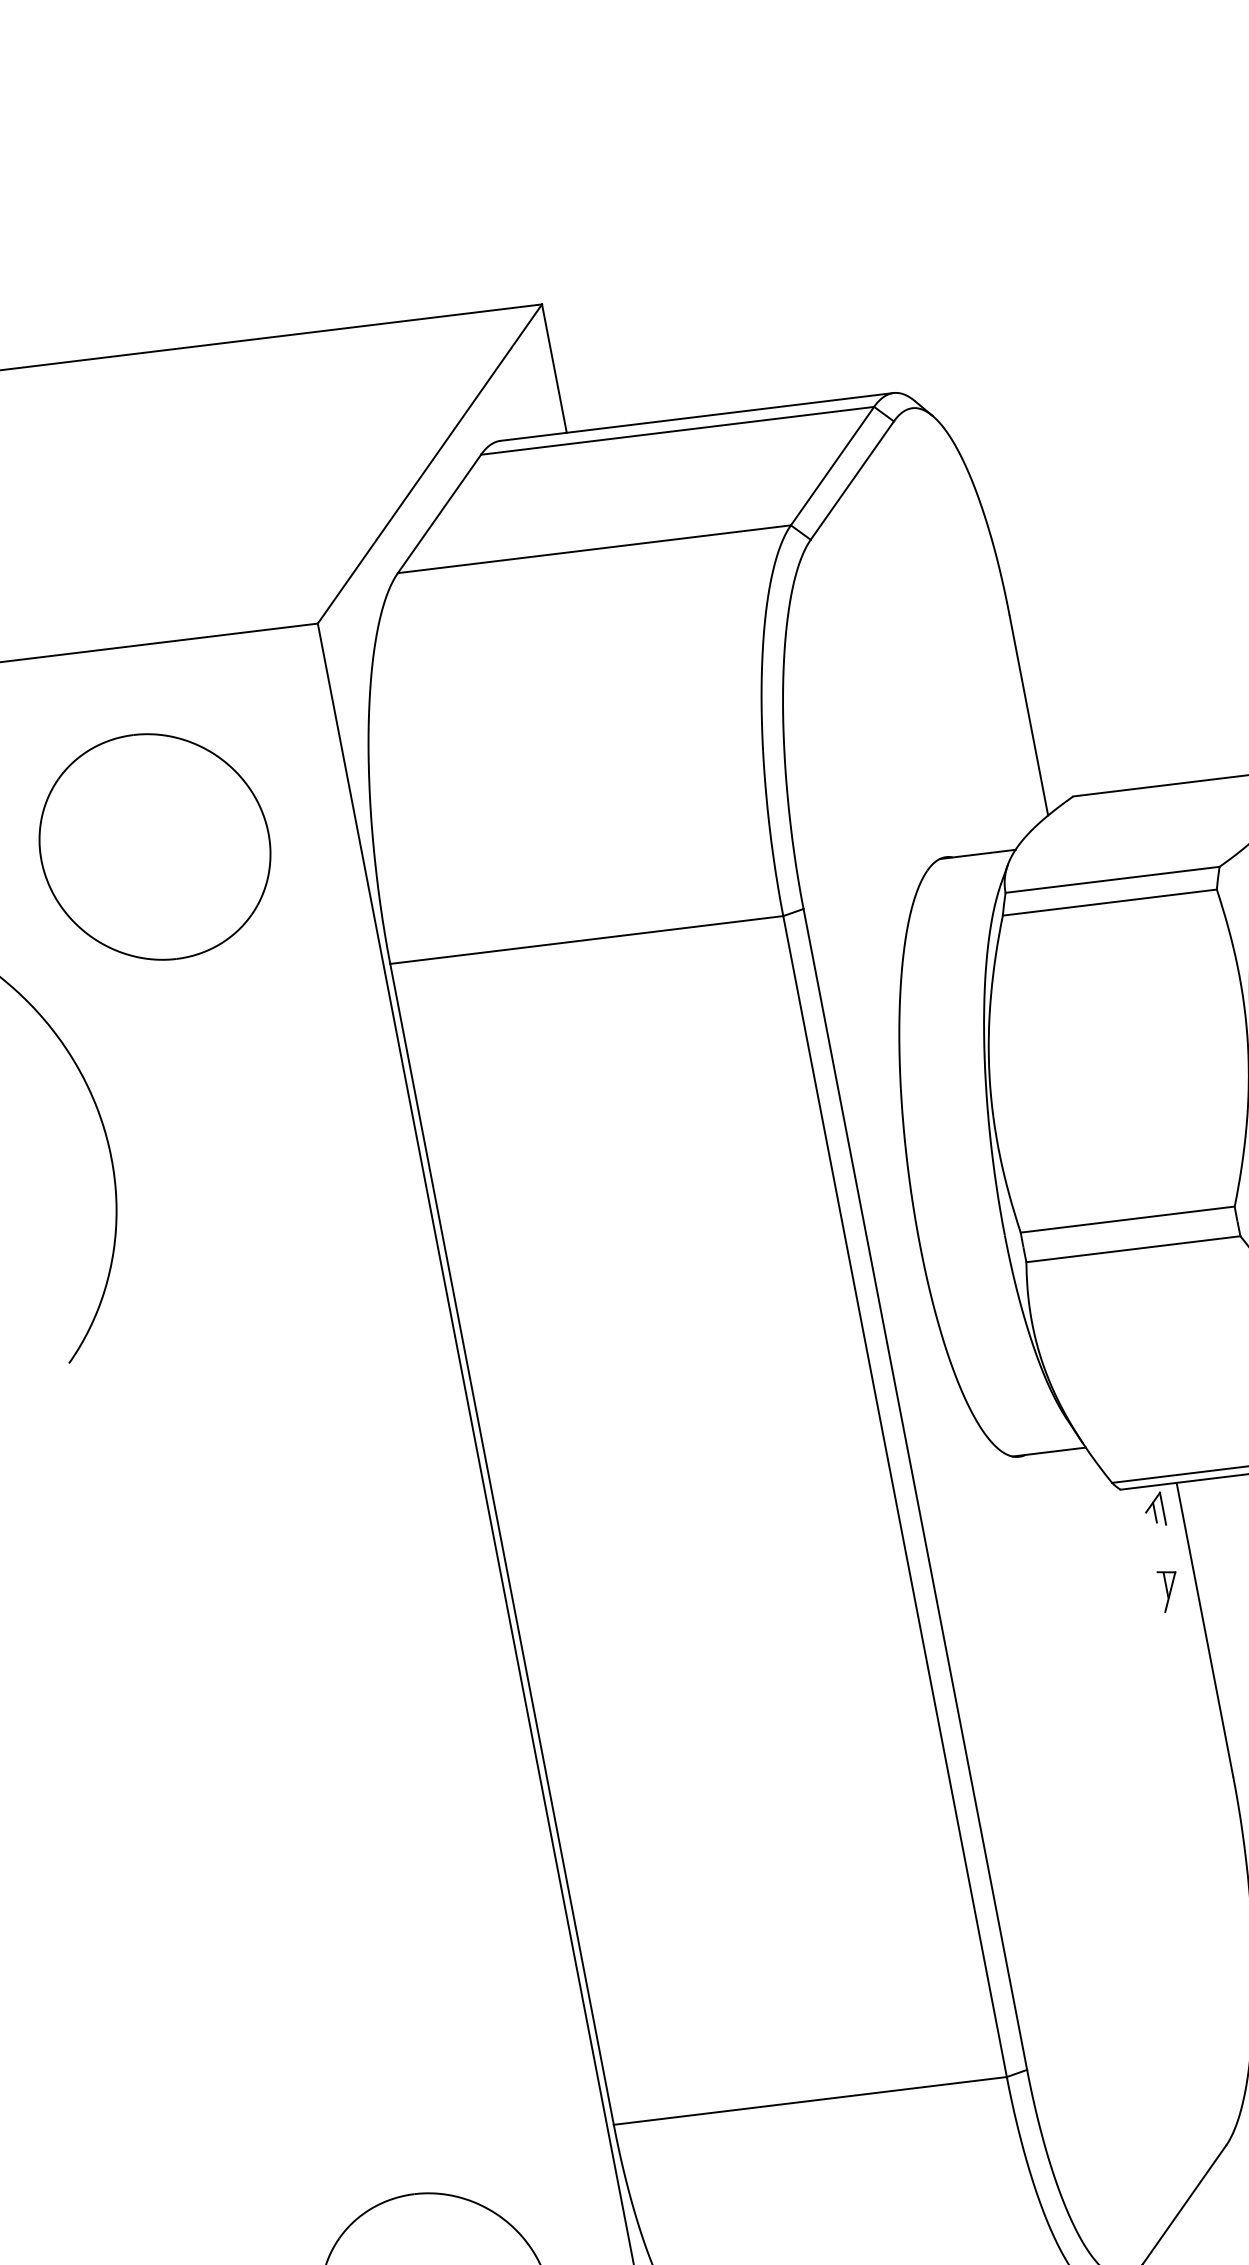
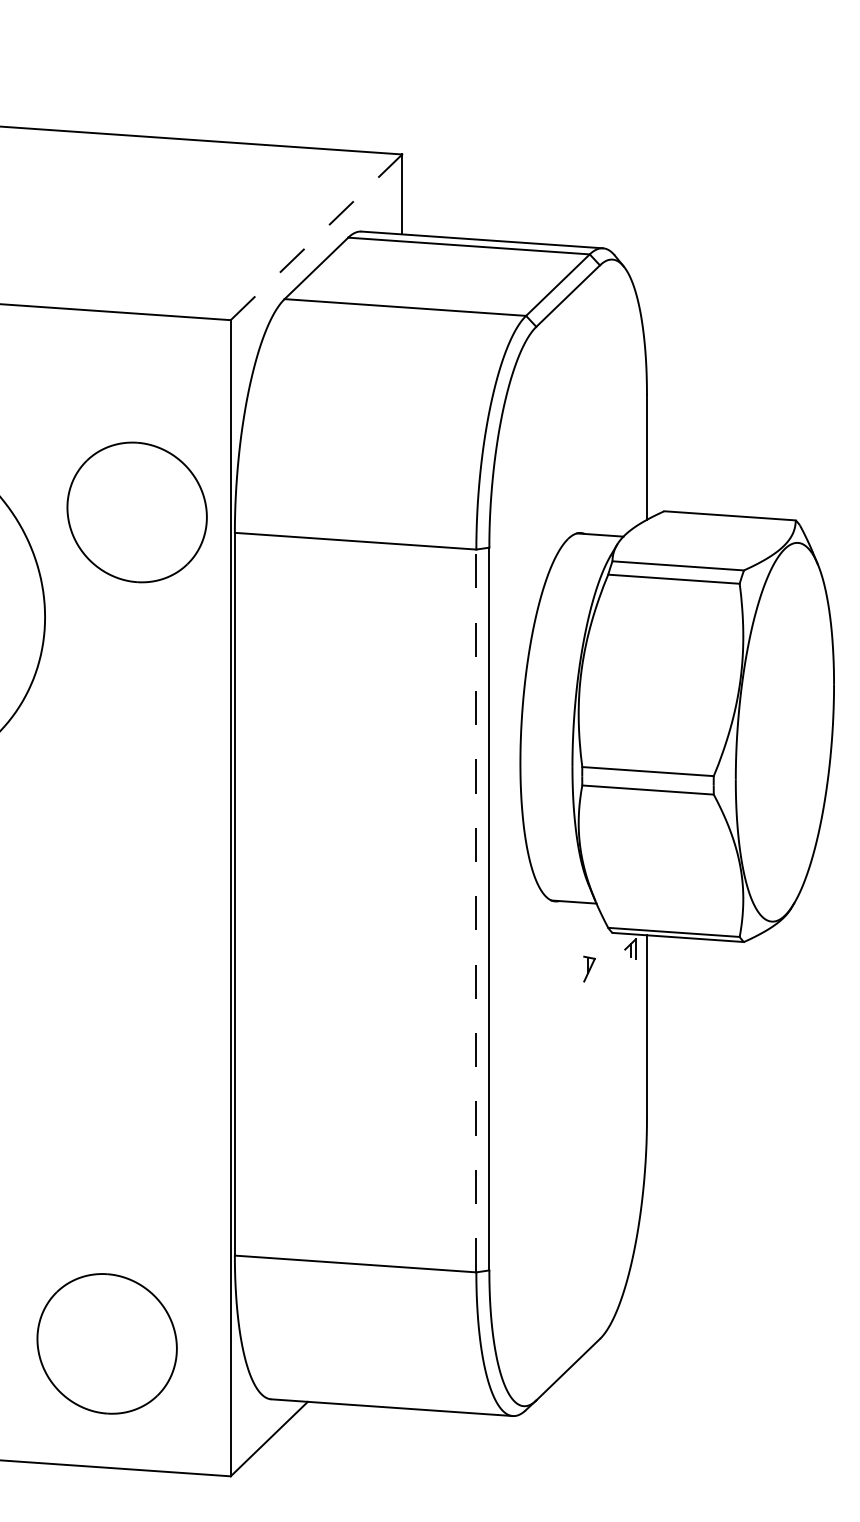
line: (429, 462) -> (316, 236), solid -> dashed
part: (153, 847) -> (136, 512), moved
line: (895, 1495) -> (476, 910), solid -> dashed
part: (1169, 1589) -> (589, 968), moved

